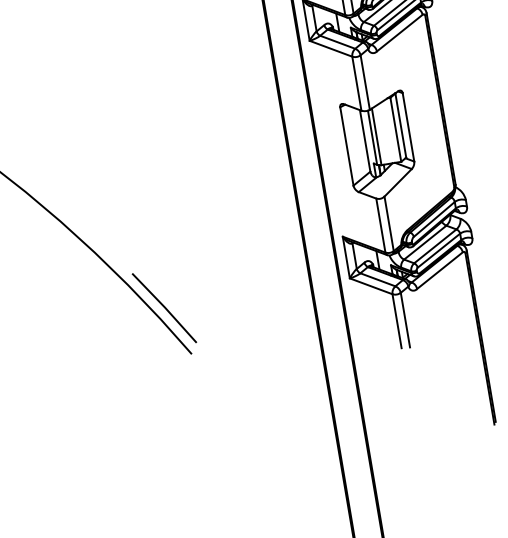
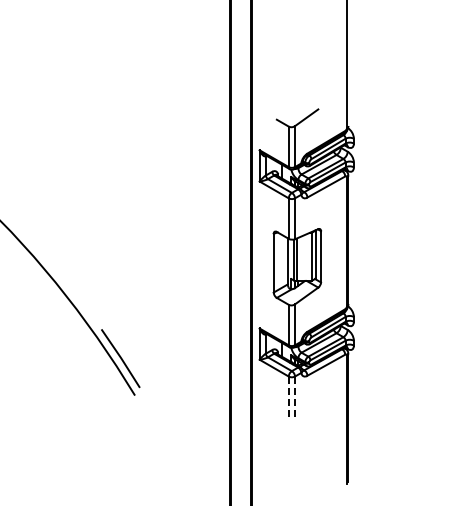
line: (396, 320) -> (288, 396), solid -> dashed
line: (406, 320) -> (295, 397), solid -> dashed

